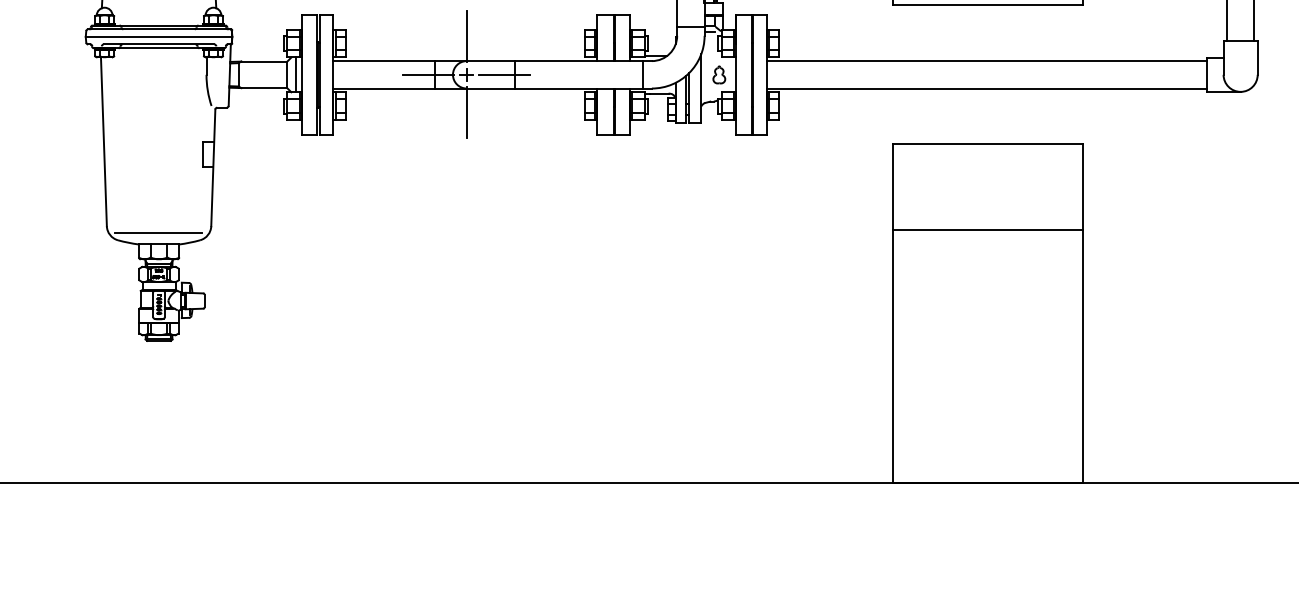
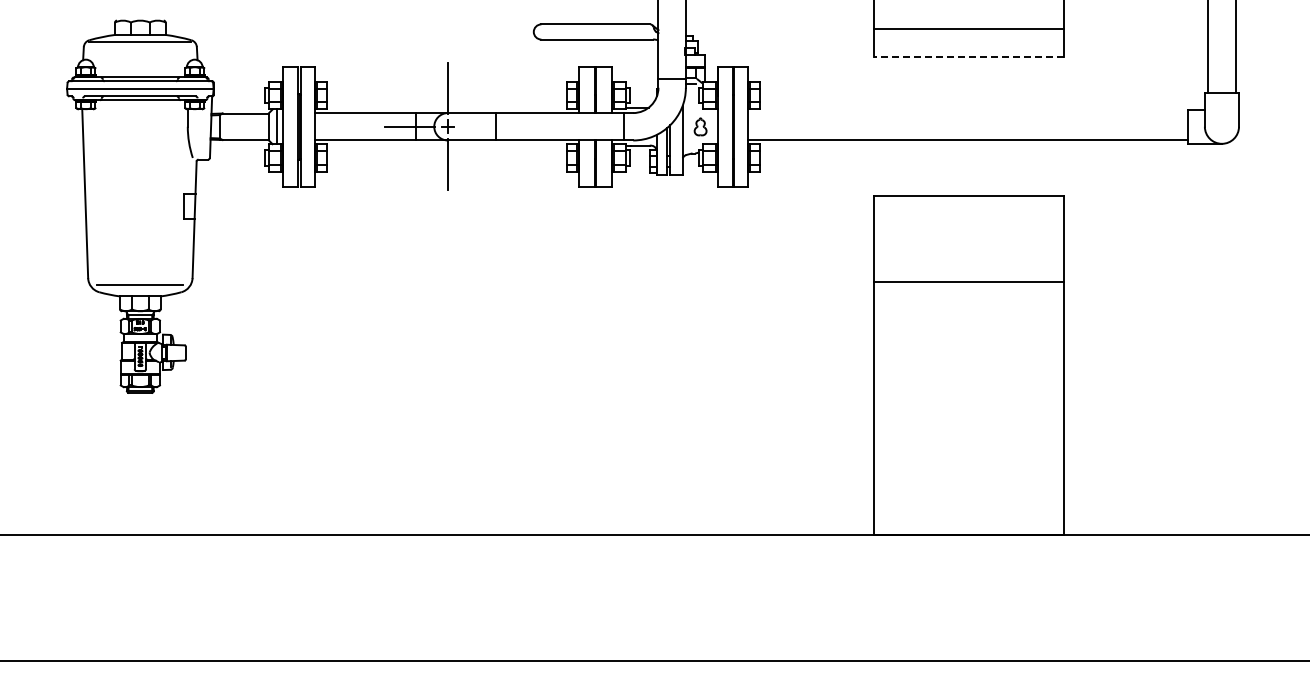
line: (988, 5) -> (969, 57), solid -> dashed
line: (986, 61) -> (967, 113), removed
line: (504, 74) -> (485, 126), removed

